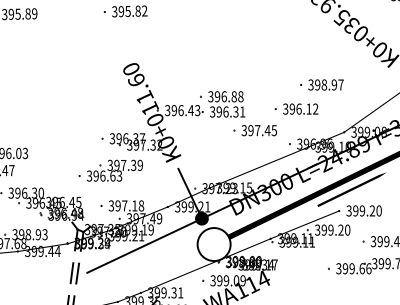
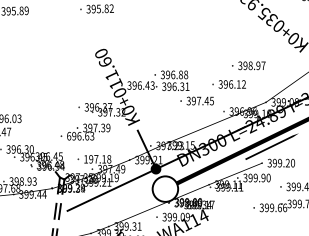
text: (89, 175) -> (69, 135), 396.63 -> 696.63
text: (111, 205) -> (86, 158), 397.18 -> 197.18
text: (340, 230) -> (263, 178), 399.20 -> 399.90

